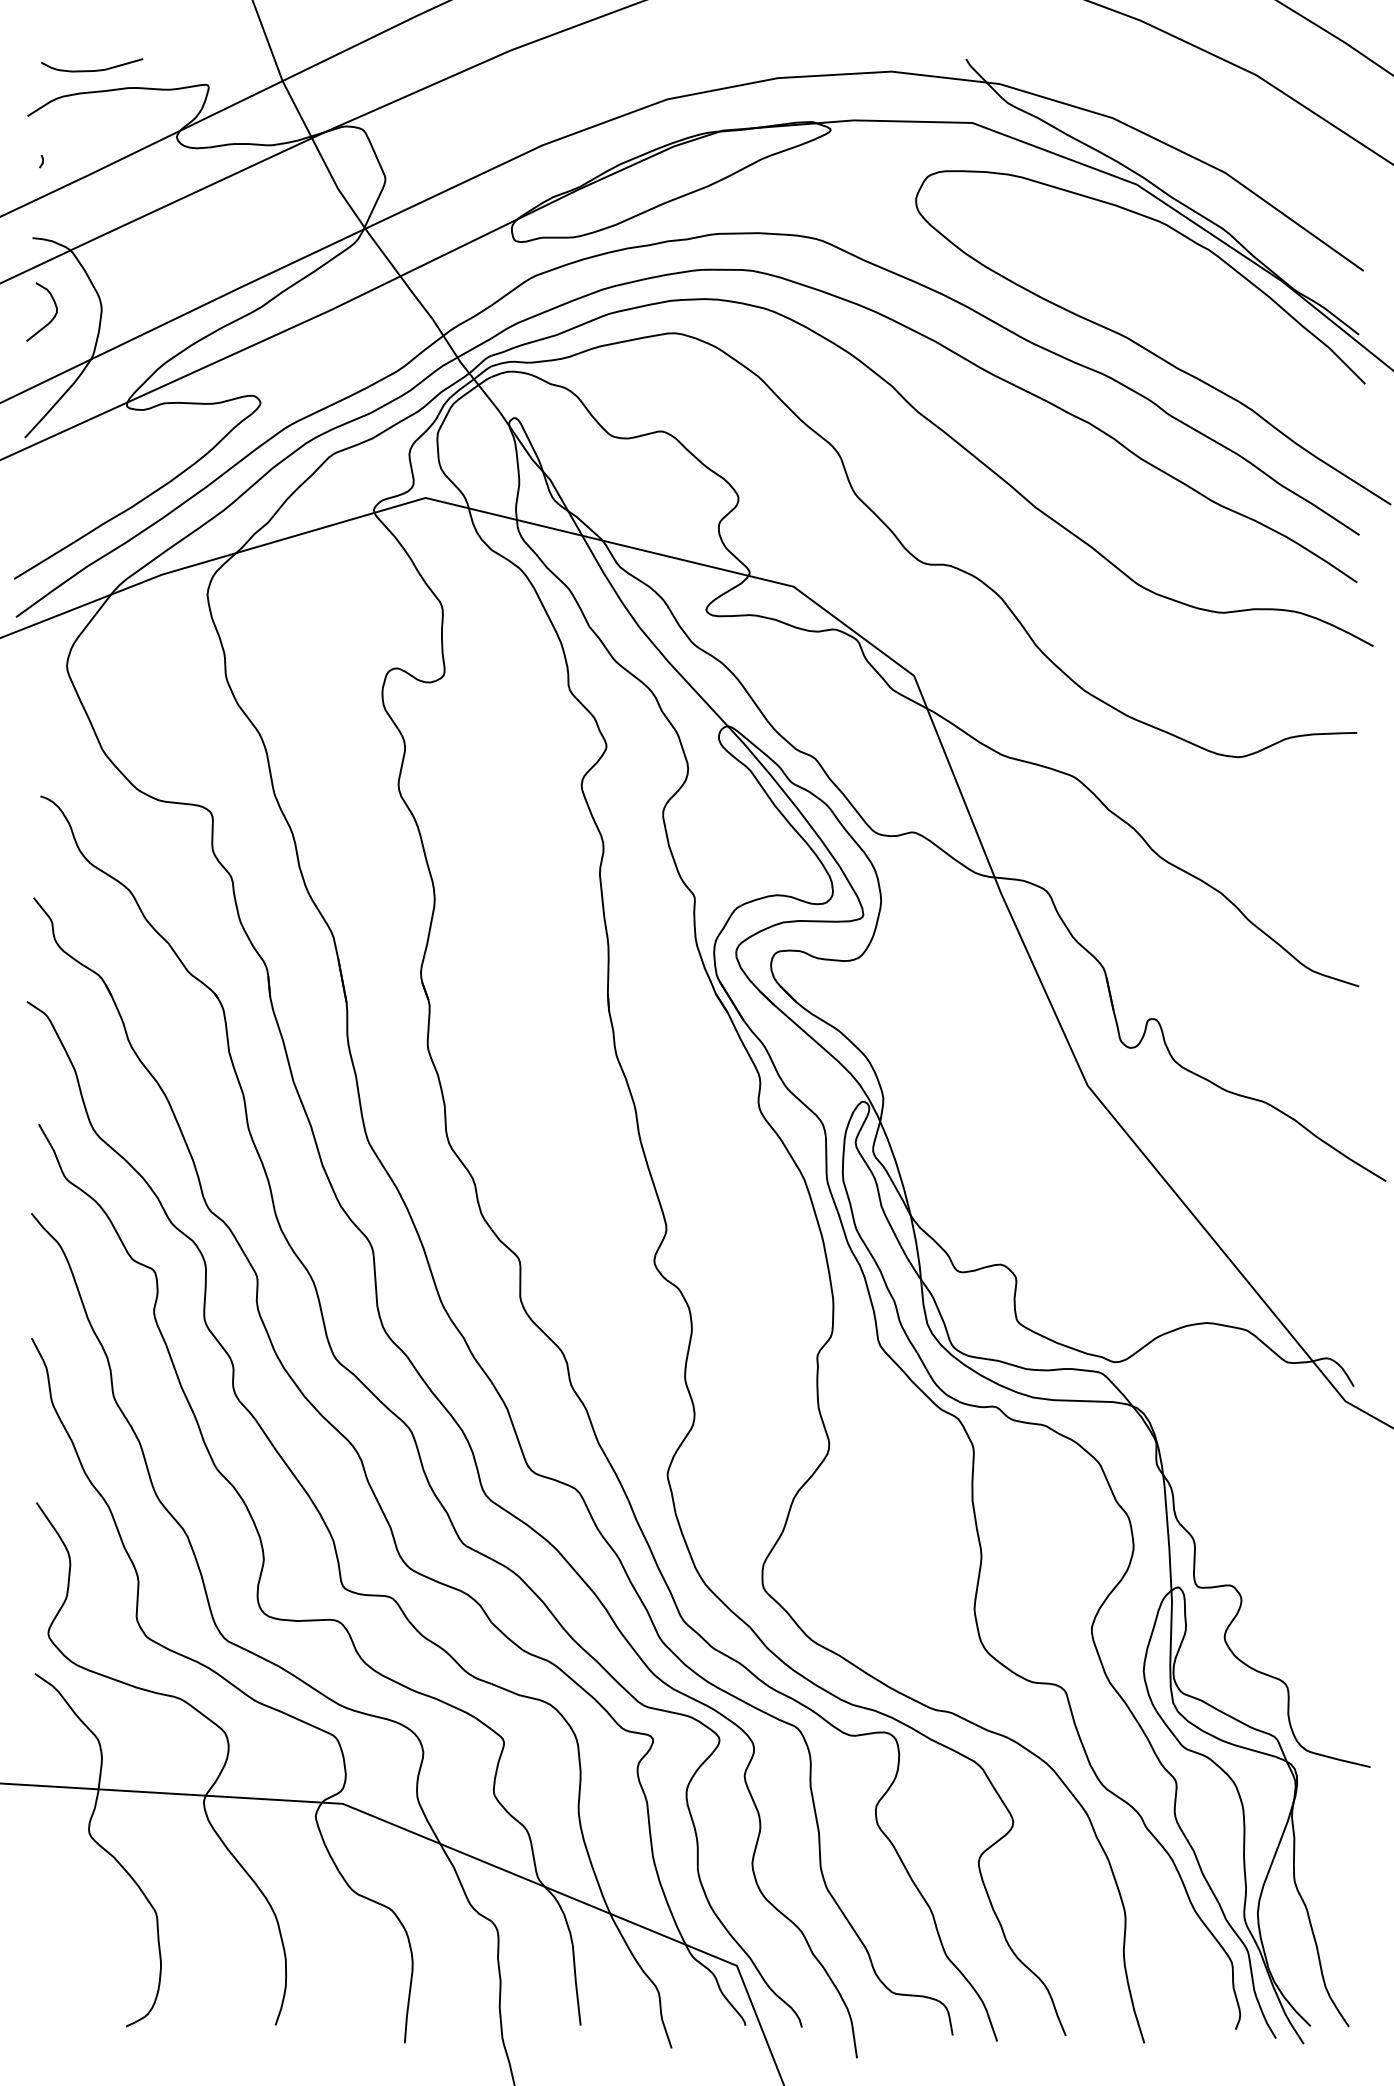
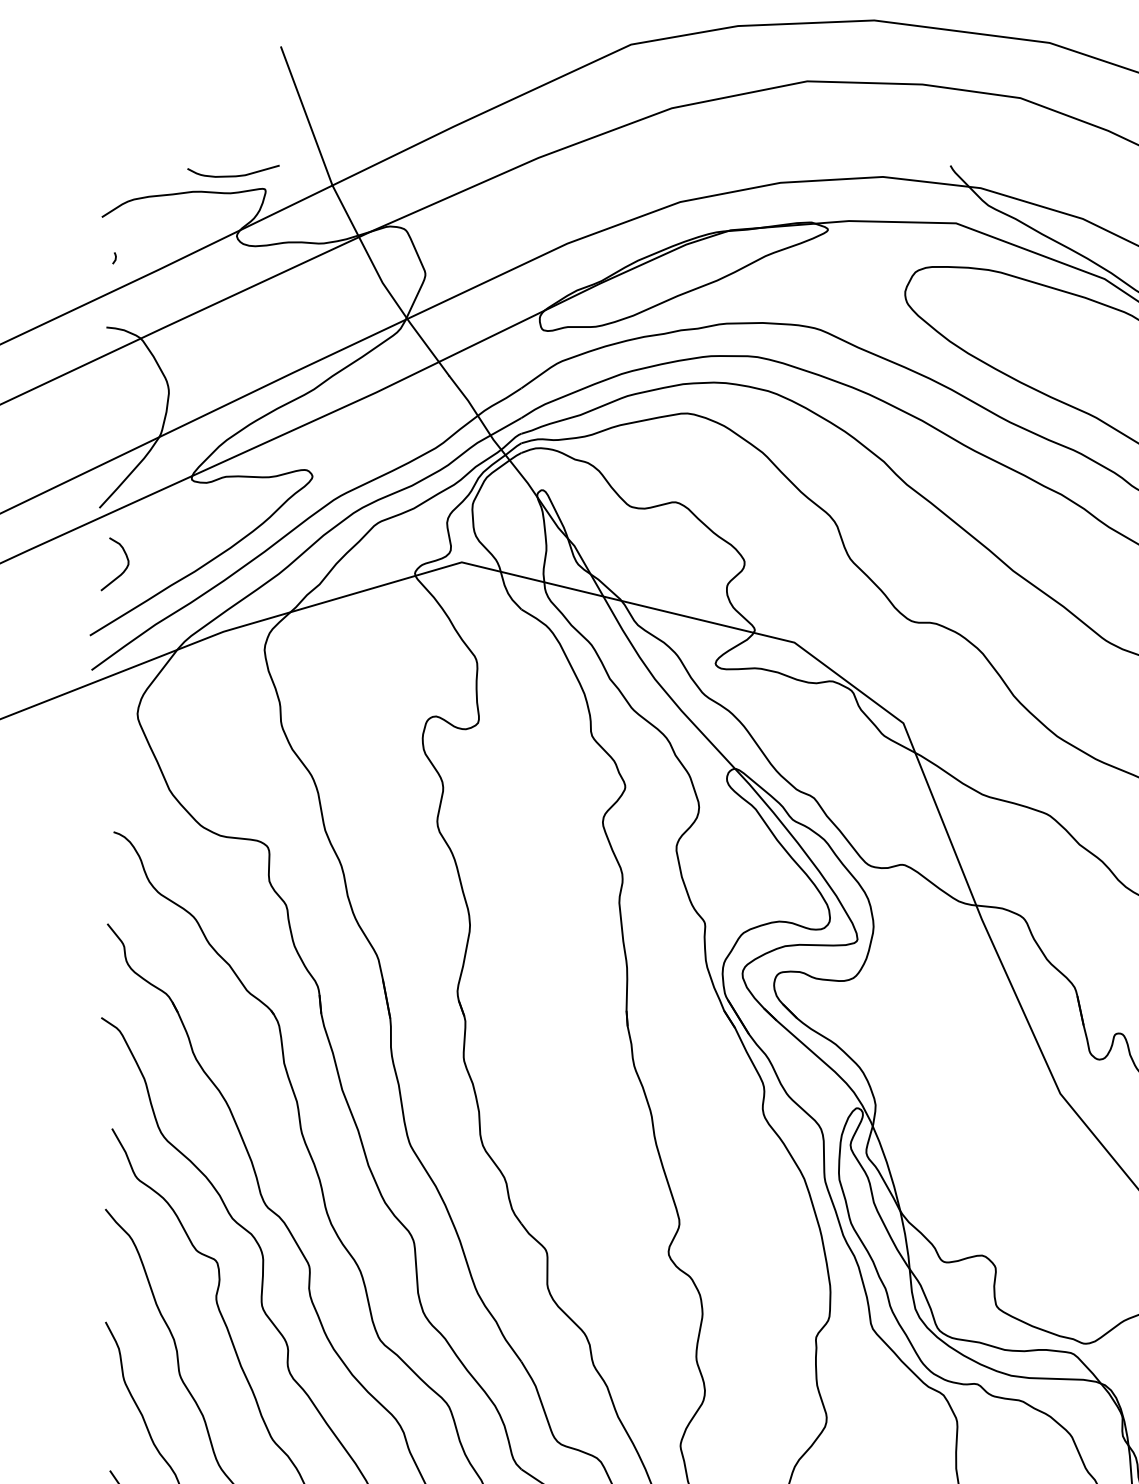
curve: (92, 70) -> (233, 175), moved
curve: (52, 317) -> (124, 569), moved

